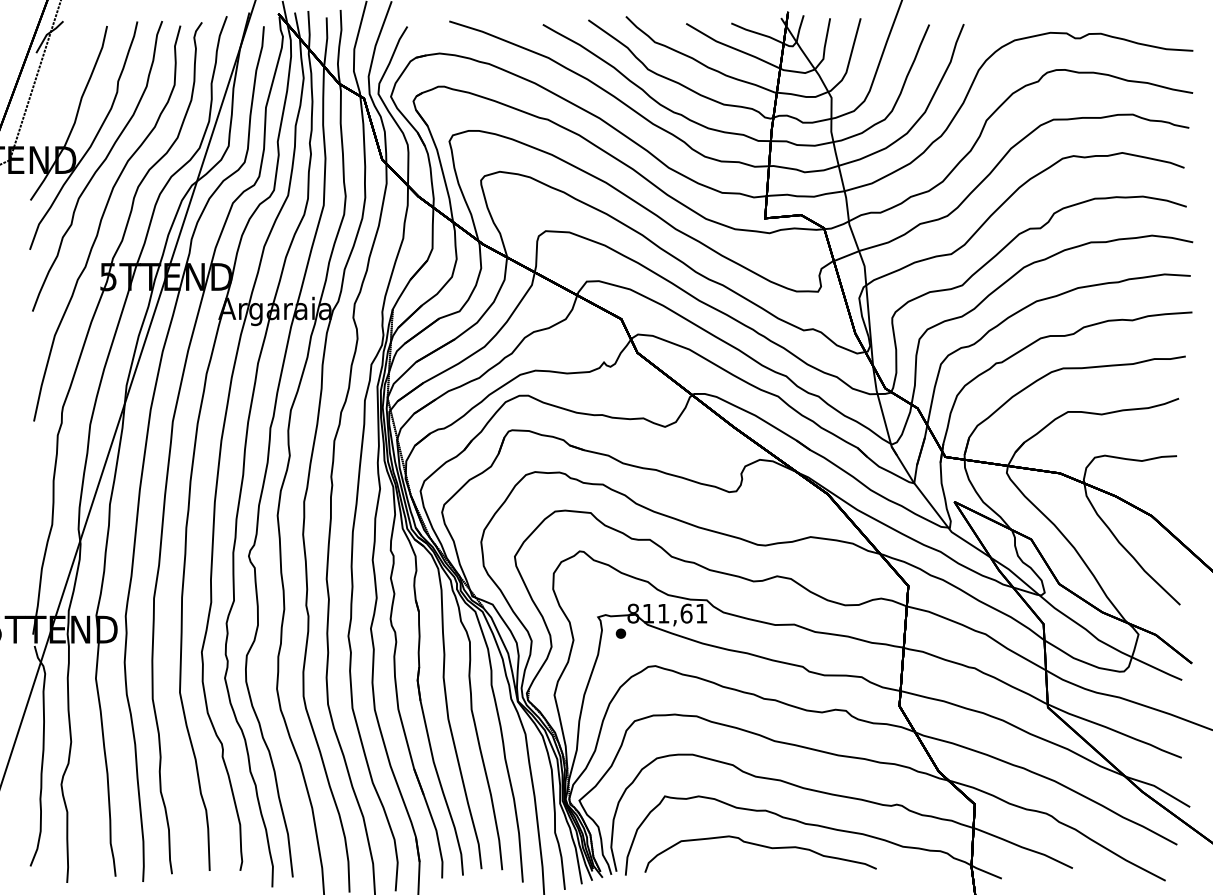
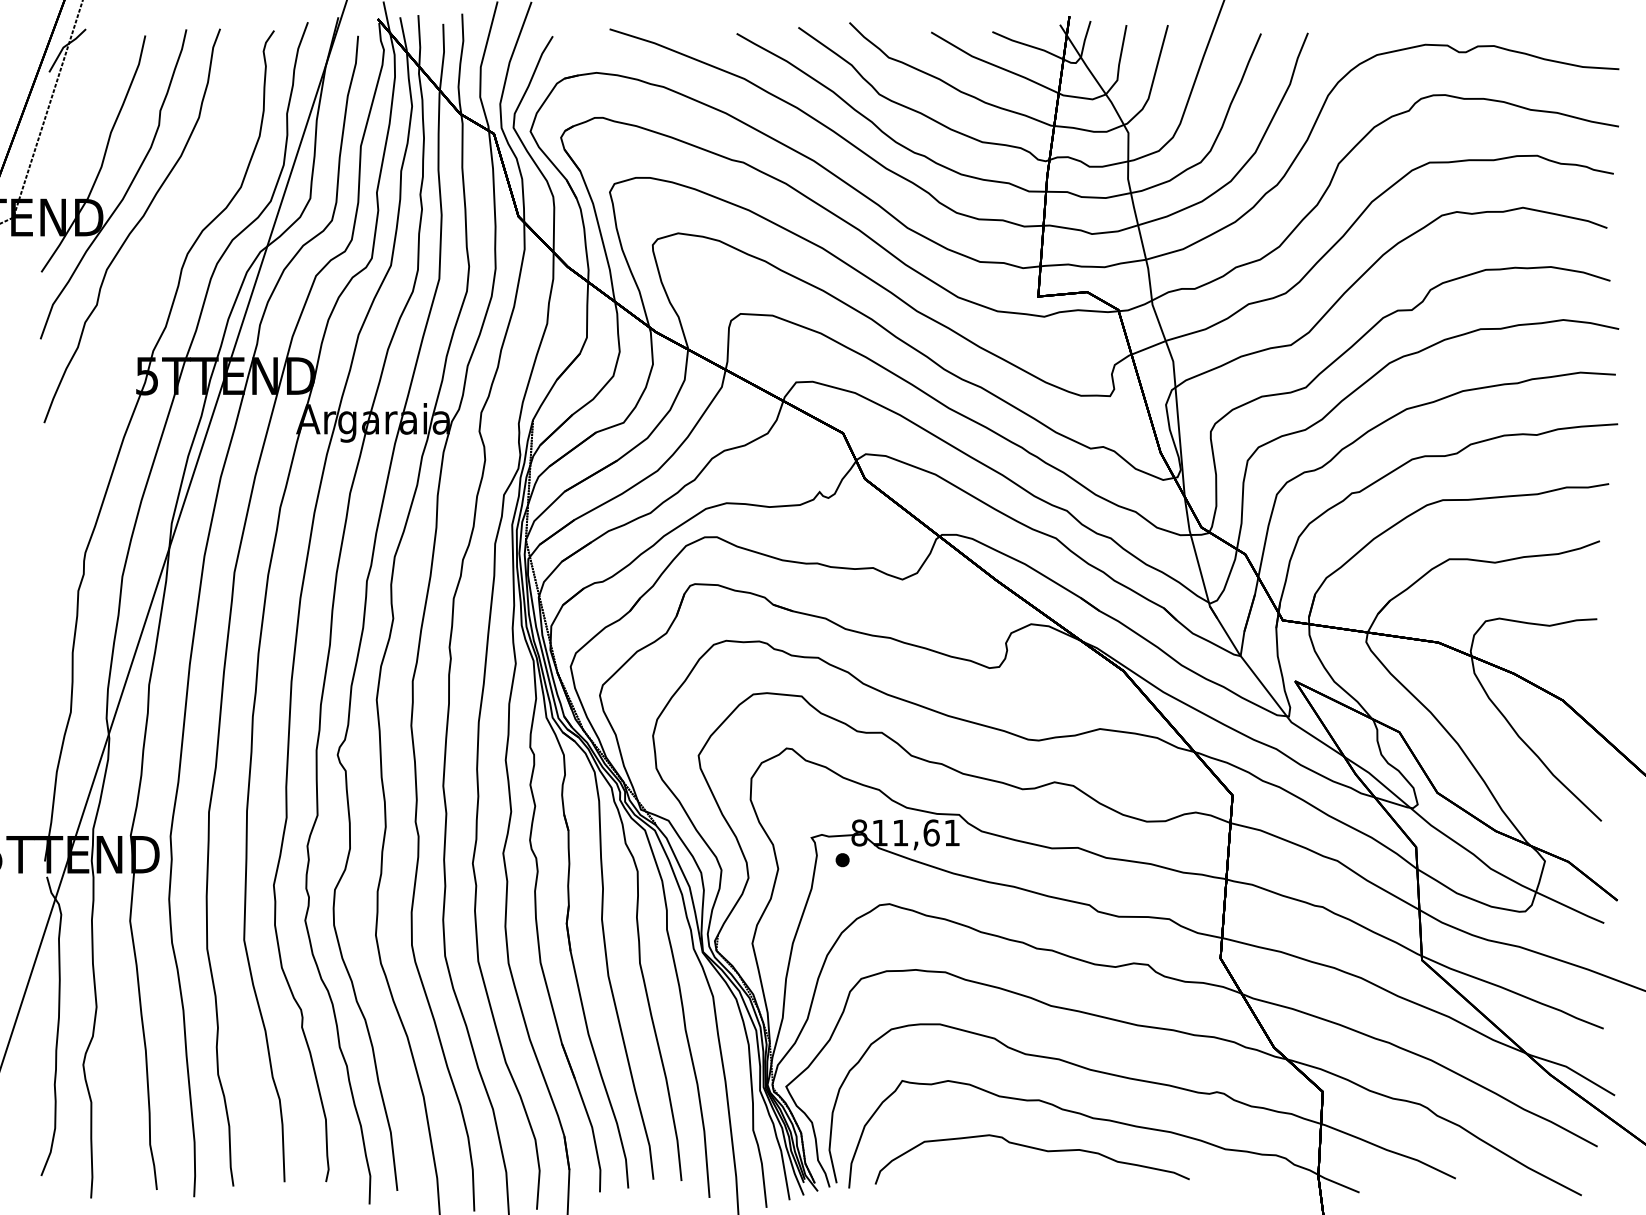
part: (101, 222) -> (137, 302), removed

